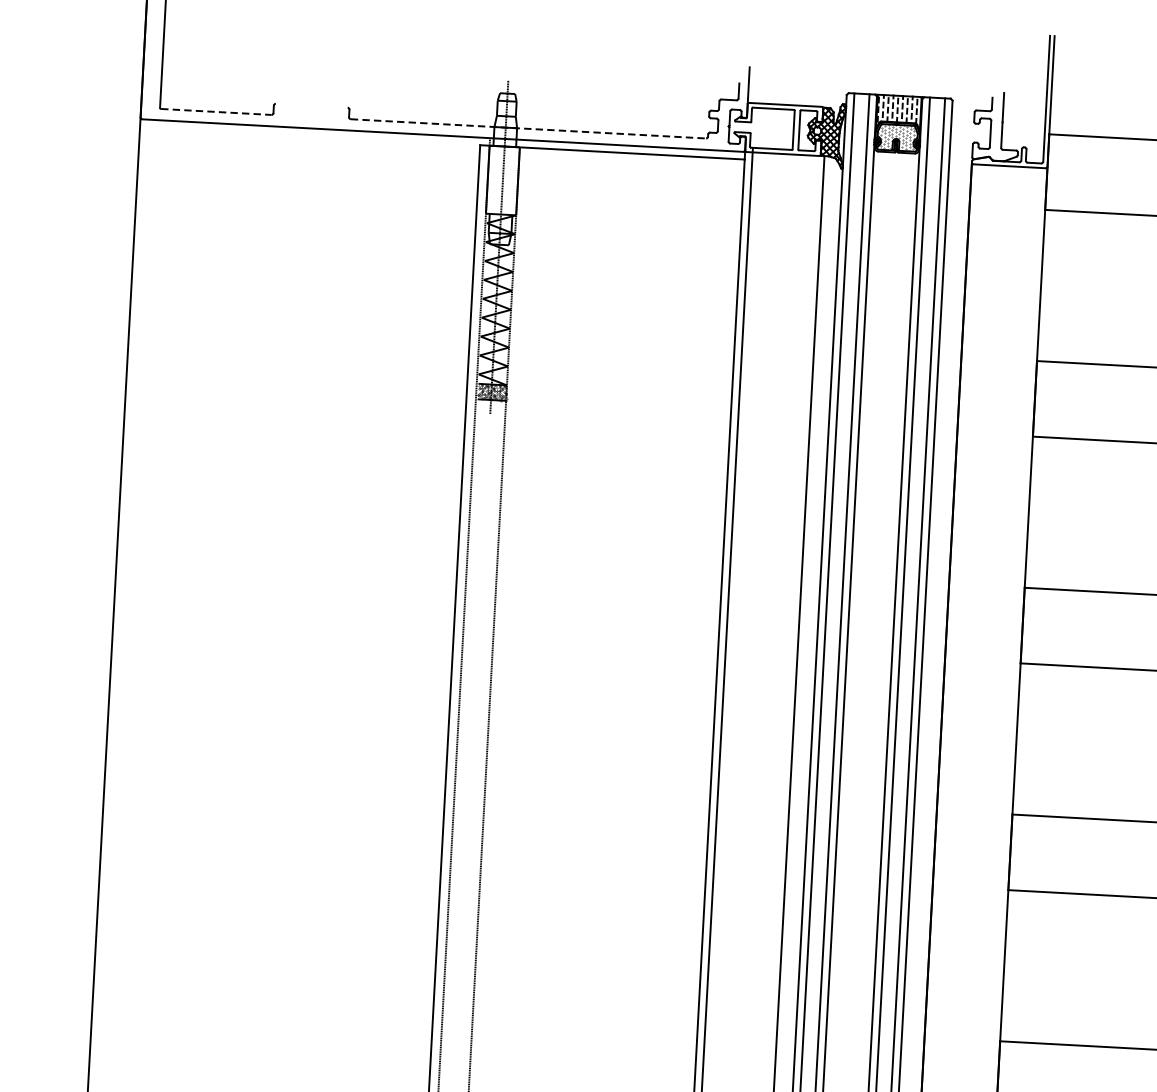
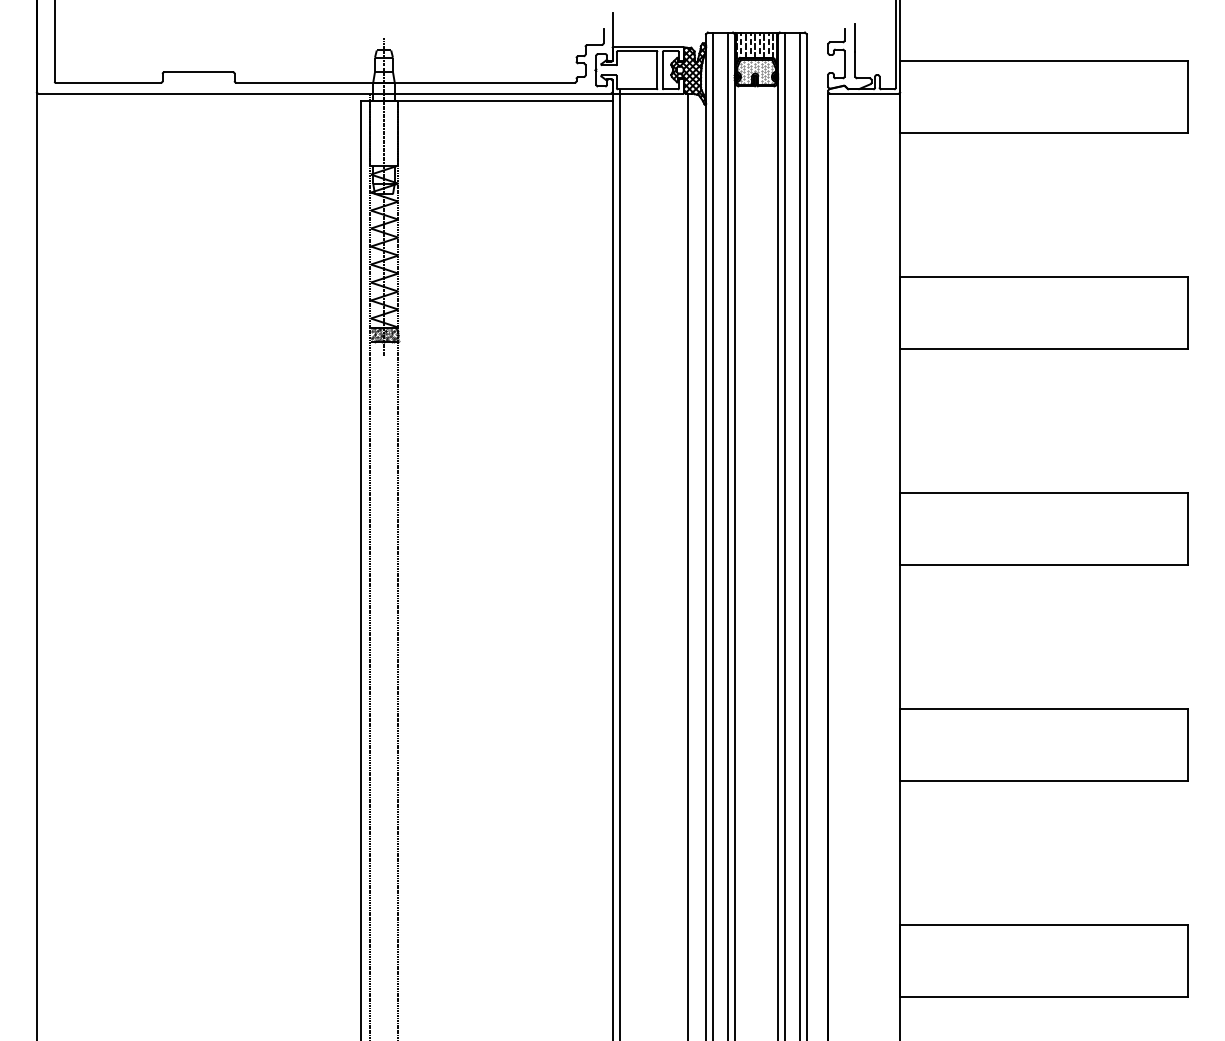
line: (311, 106) -> (198, 72), added
line: (216, 111) -> (108, 82), dashed -> solid
line: (529, 128) -> (406, 82), dashed -> solid

